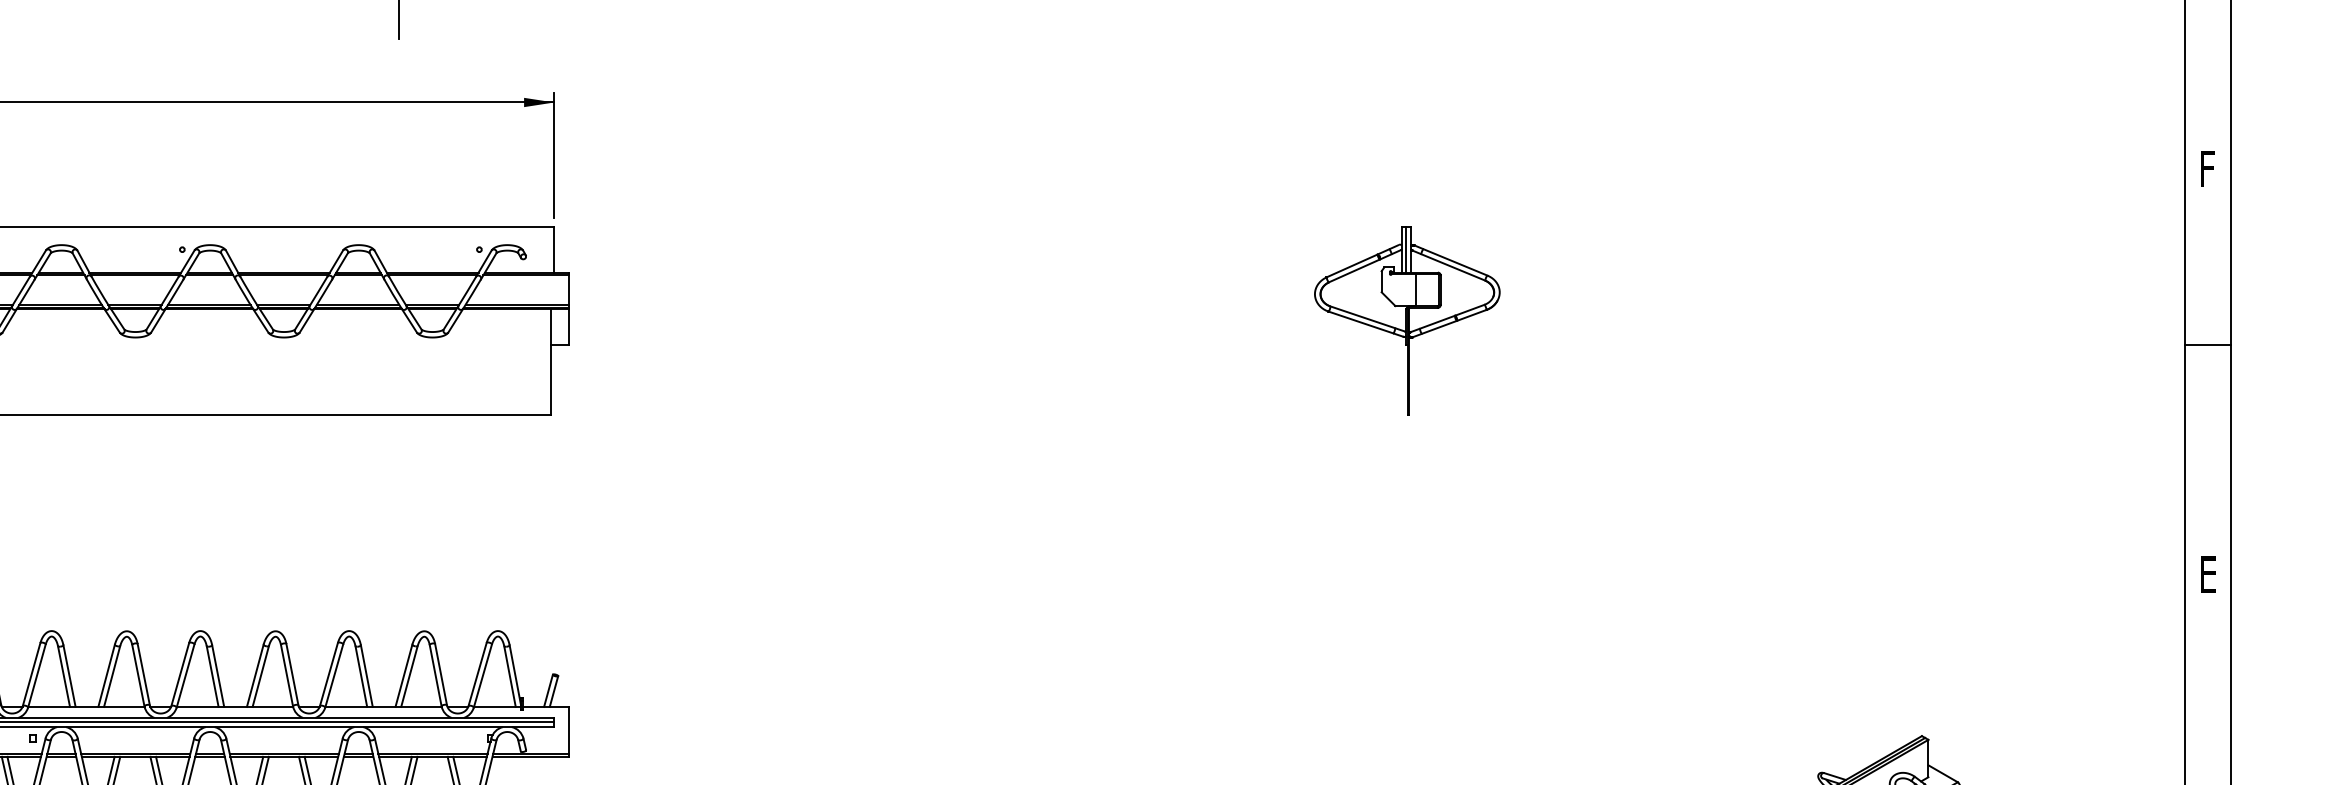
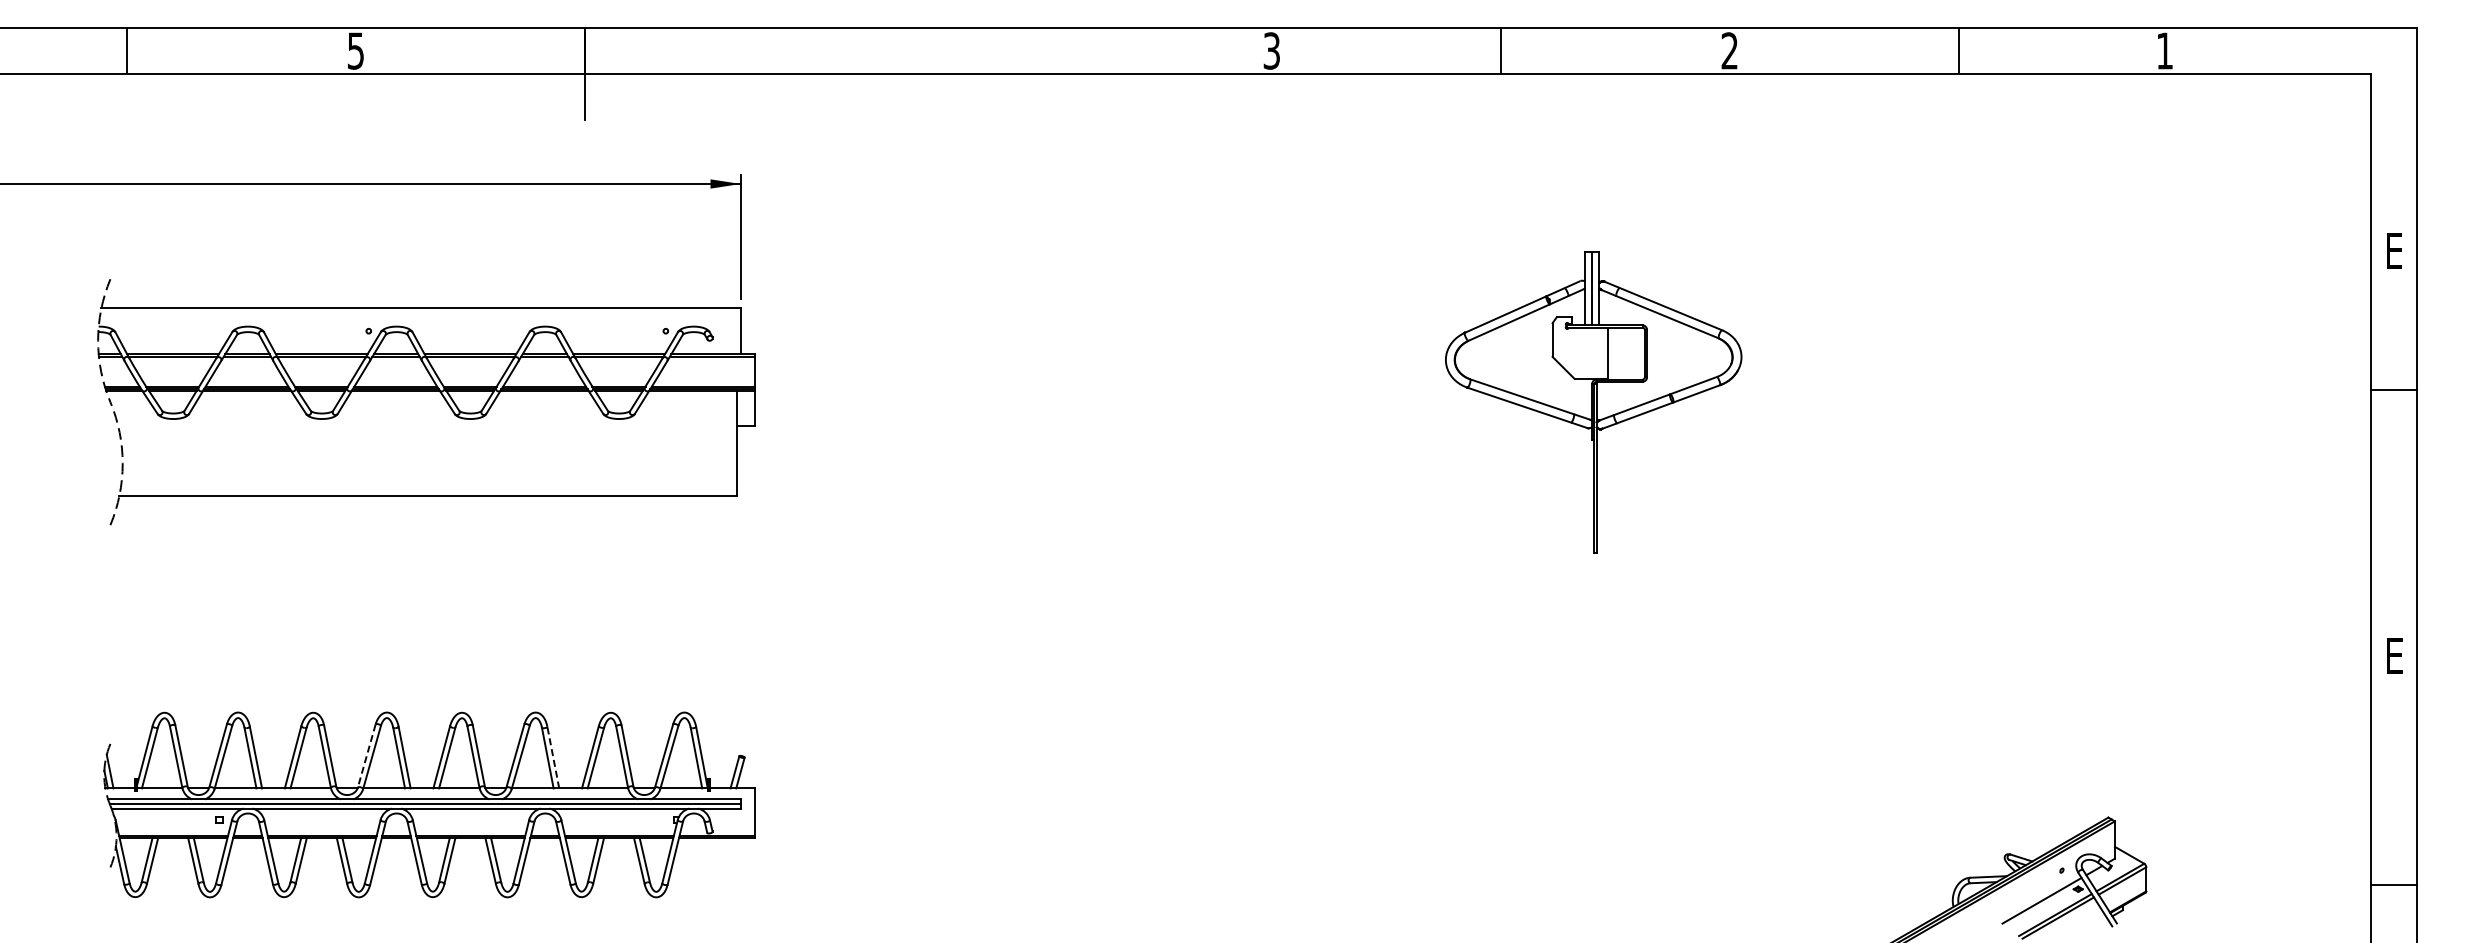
text: (2208, 169) -> (2394, 250), F -> E
part: (1407, 320) -> (1593, 401), size x1.6
line: (2208, 345) -> (2394, 389), moved
line: (180, 675) -> (366, 756), solid -> dashed
line: (367, 676) -> (553, 757), solid -> dashed

